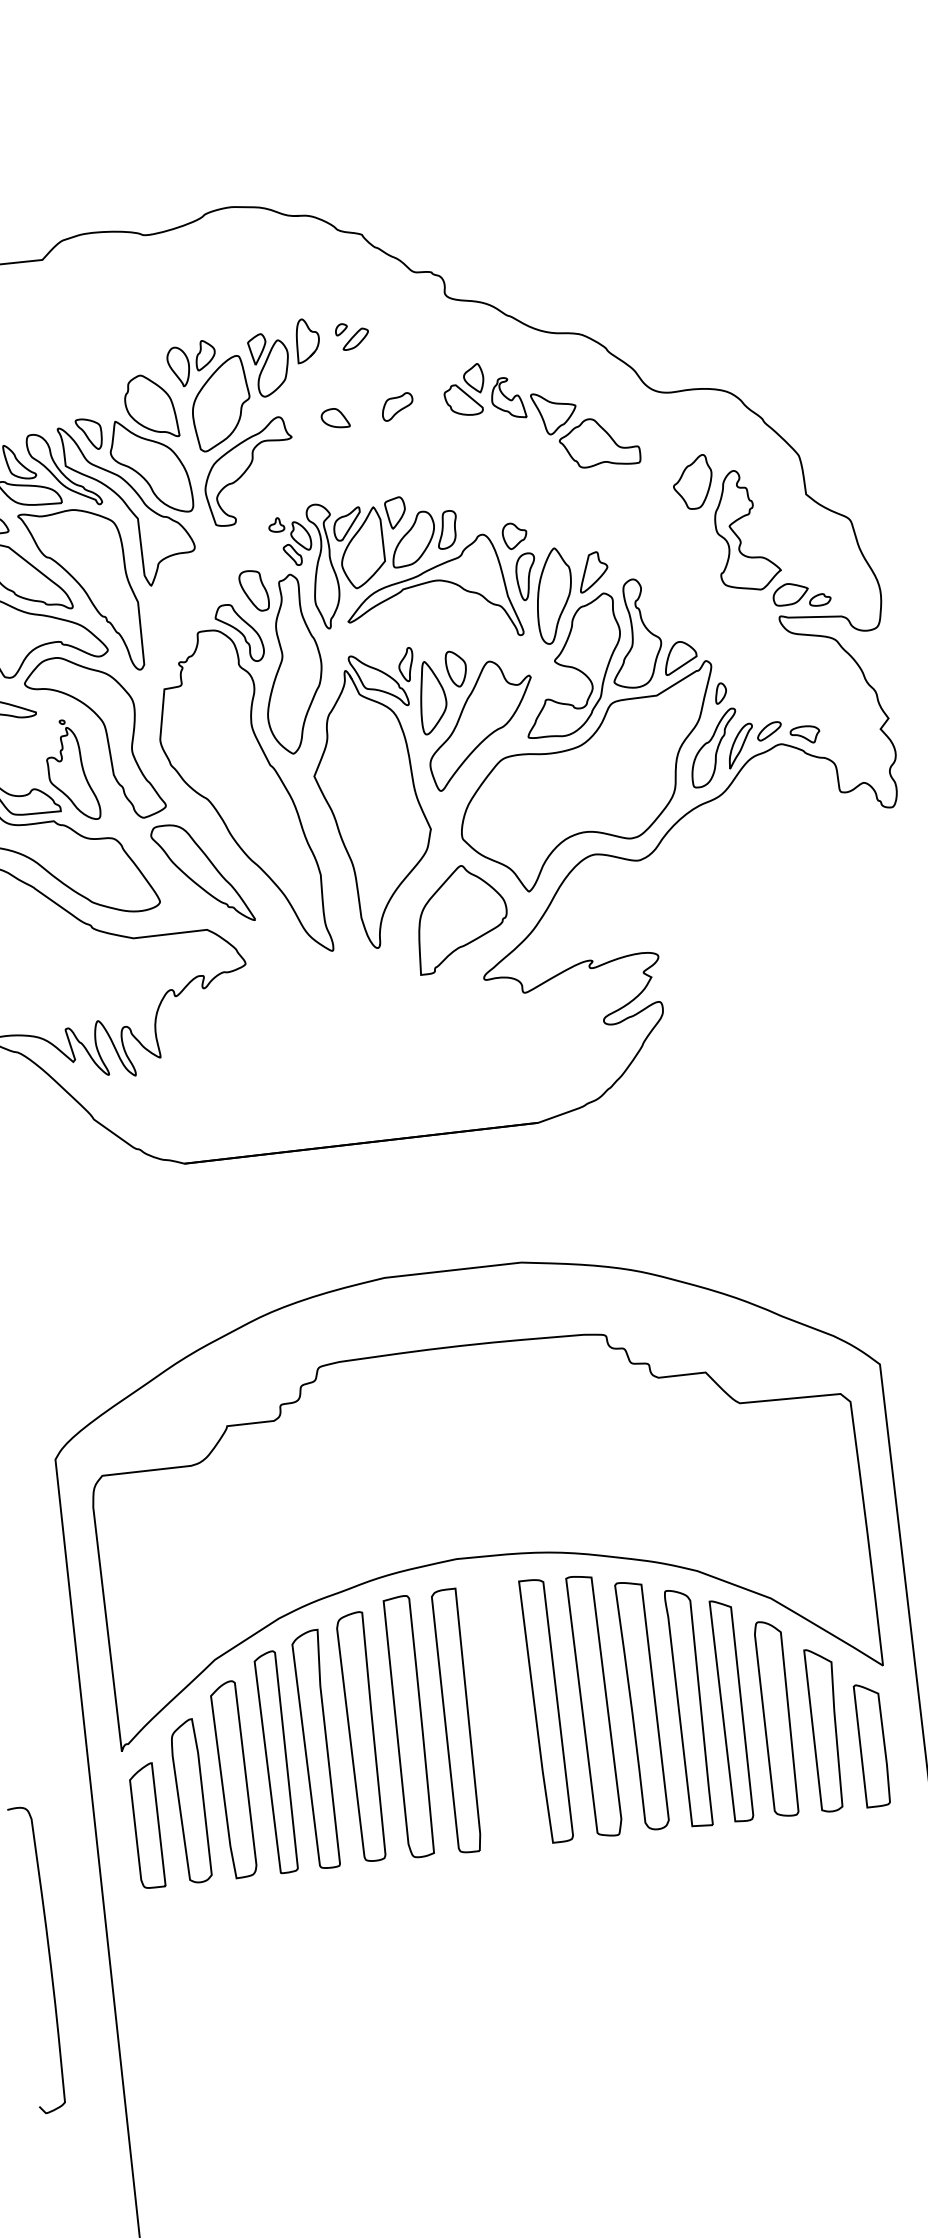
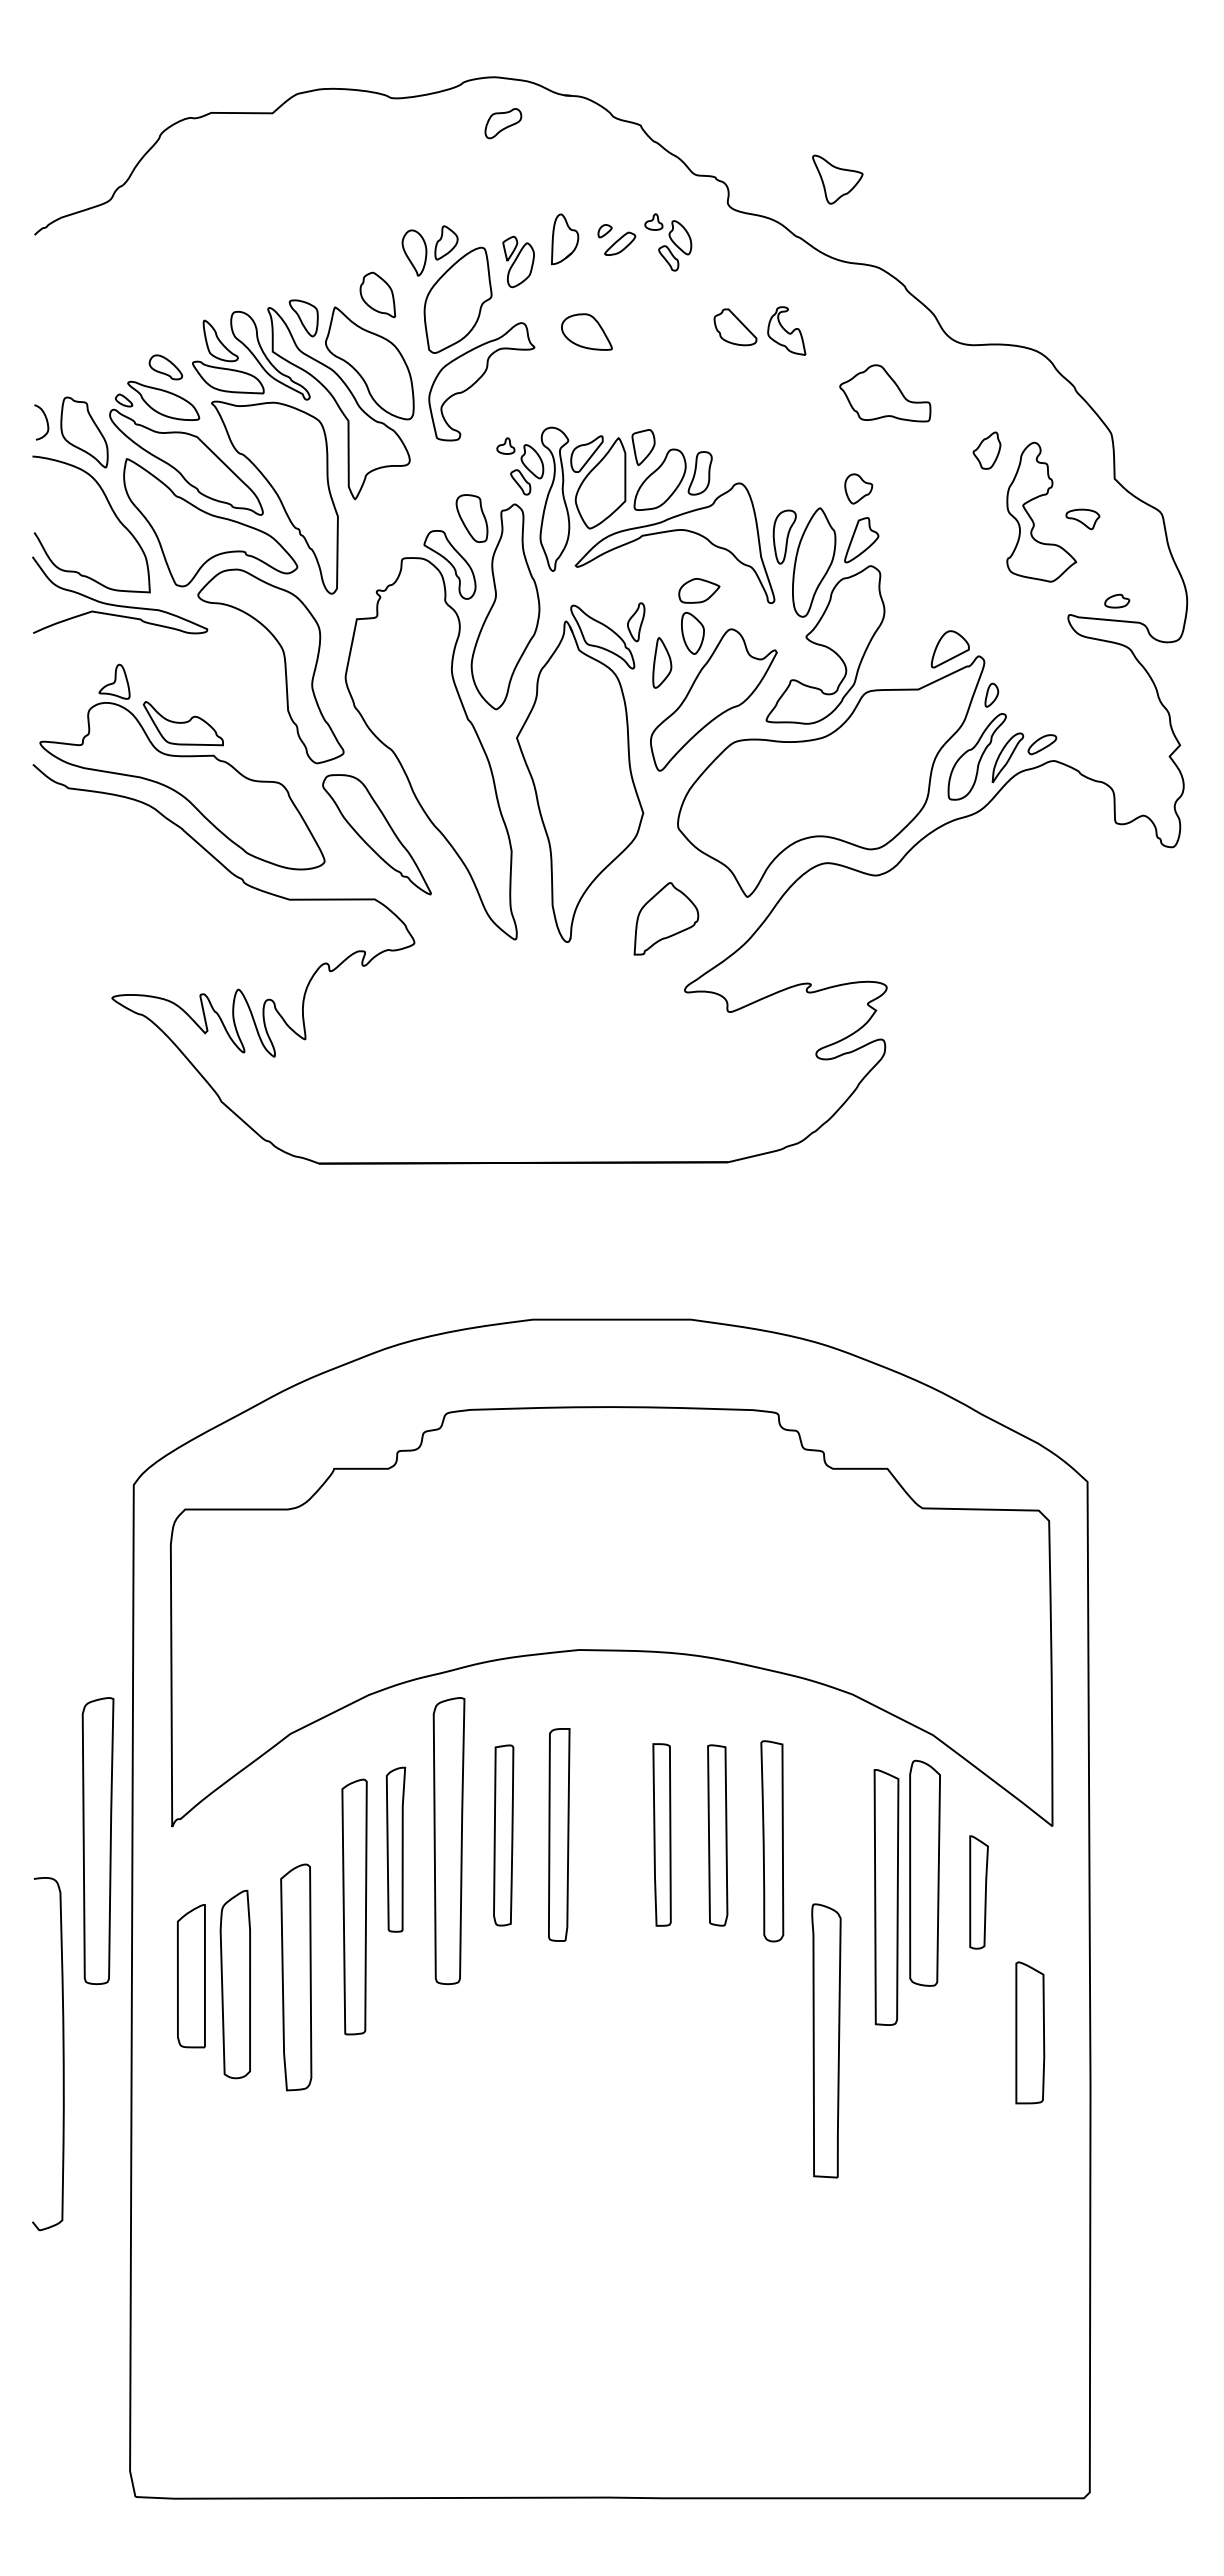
part: (397, 333) -> (668, 242), added
part: (269, 364) -> (518, 261), size x0.7
part: (473, 378) -> (749, 303), removed
part: (150, 406) -> (377, 294), size x0.6
part: (397, 406) -> (503, 123), moved
part: (554, 412) -> (837, 179), moved
part: (335, 418) -> (586, 331), size x1.6
part: (692, 482) -> (986, 450), size x0.6
part: (514, 535) -> (858, 488), moved
part: (790, 593) -> (699, 590), moved
part: (634, 633) -> (900, 615), removed
part: (432, 697) -> (662, 662), size x0.6
part: (804, 735) -> (1082, 519), moved
part: (71, 769) -> (240, 699), removed
part: (461, 918) -> (666, 918), size x0.6
part: (594, 1706) -> (717, 1835), size x0.6
part: (641, 1706) -> (771, 1841), size x0.7
part: (689, 1707) -> (826, 2040), moved
part: (545, 1710) -> (661, 1834), size x0.6
part: (732, 1710) -> (886, 1897), moved
part: (456, 1720) -> (558, 1834), size x0.7
part: (409, 1726) -> (503, 1835), size x0.6
part: (825, 1730) -> (978, 1892), size x0.6
part: (872, 1744) -> (1030, 2032), moved
part: (317, 1749) -> (395, 1849), size x0.6
part: (276, 1761) -> (354, 1906), moved
part: (58, 1770) -> (97, 1840), added
part: (233, 1779) -> (296, 1977), moved
part: (189, 1801) -> (234, 1984), moved
part: (147, 1826) -> (191, 1976), moved

